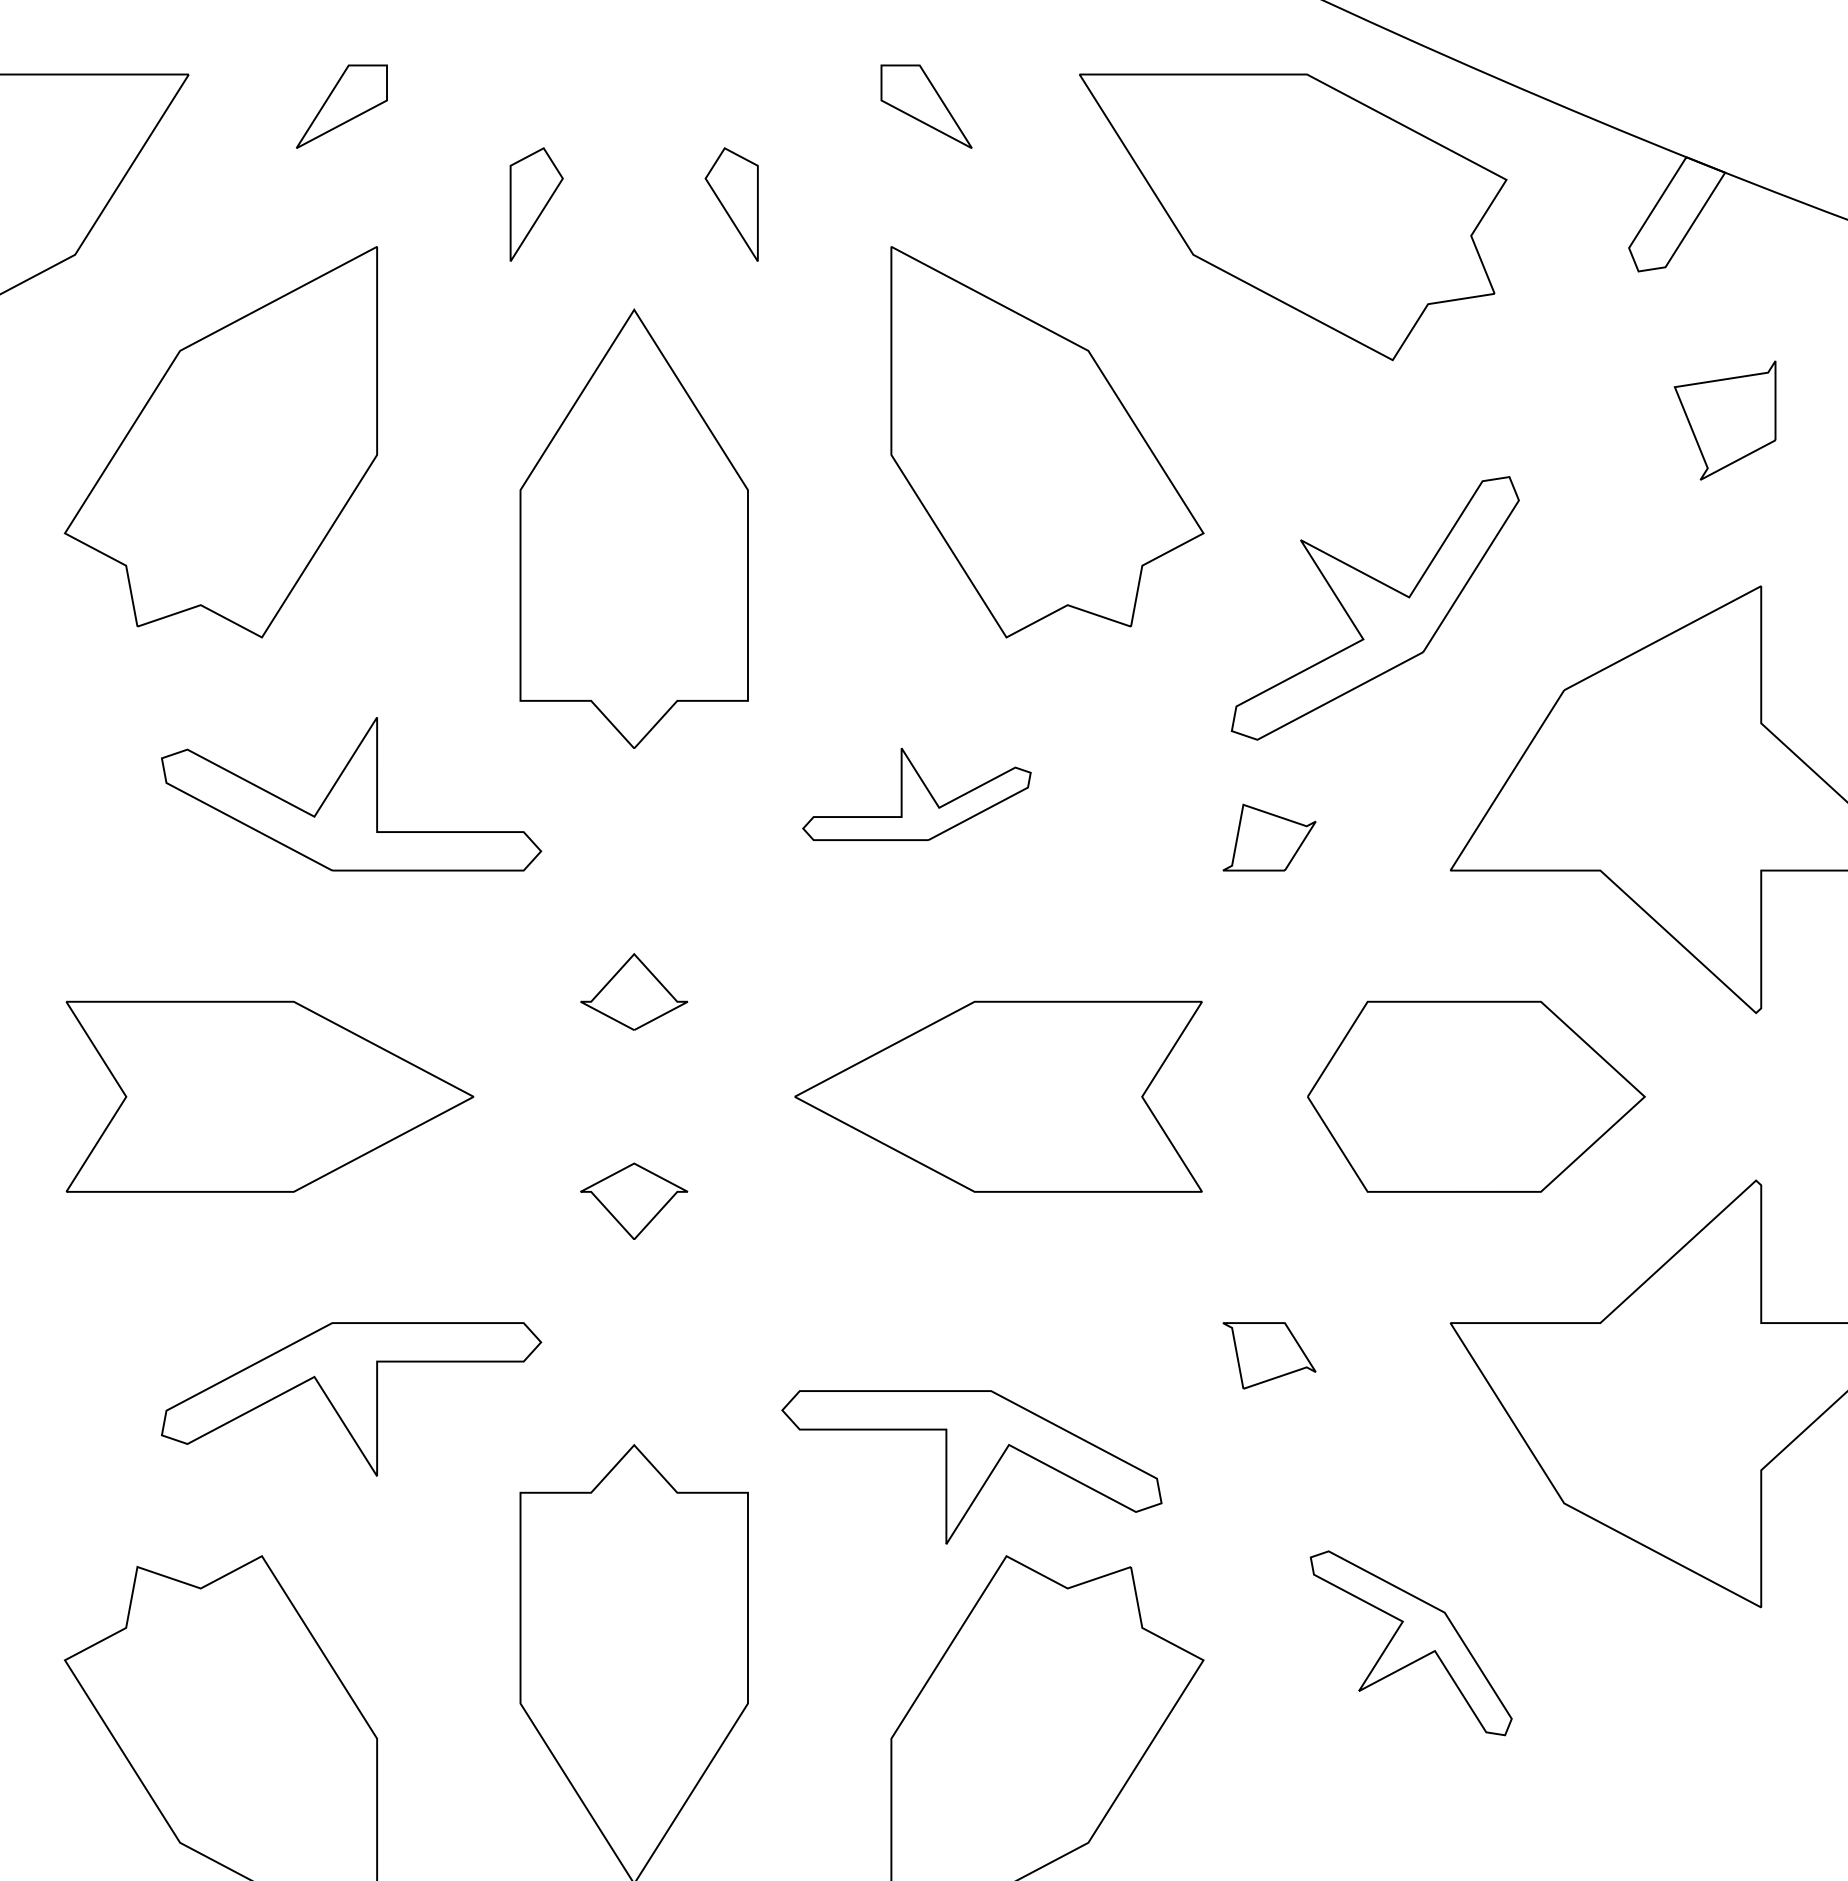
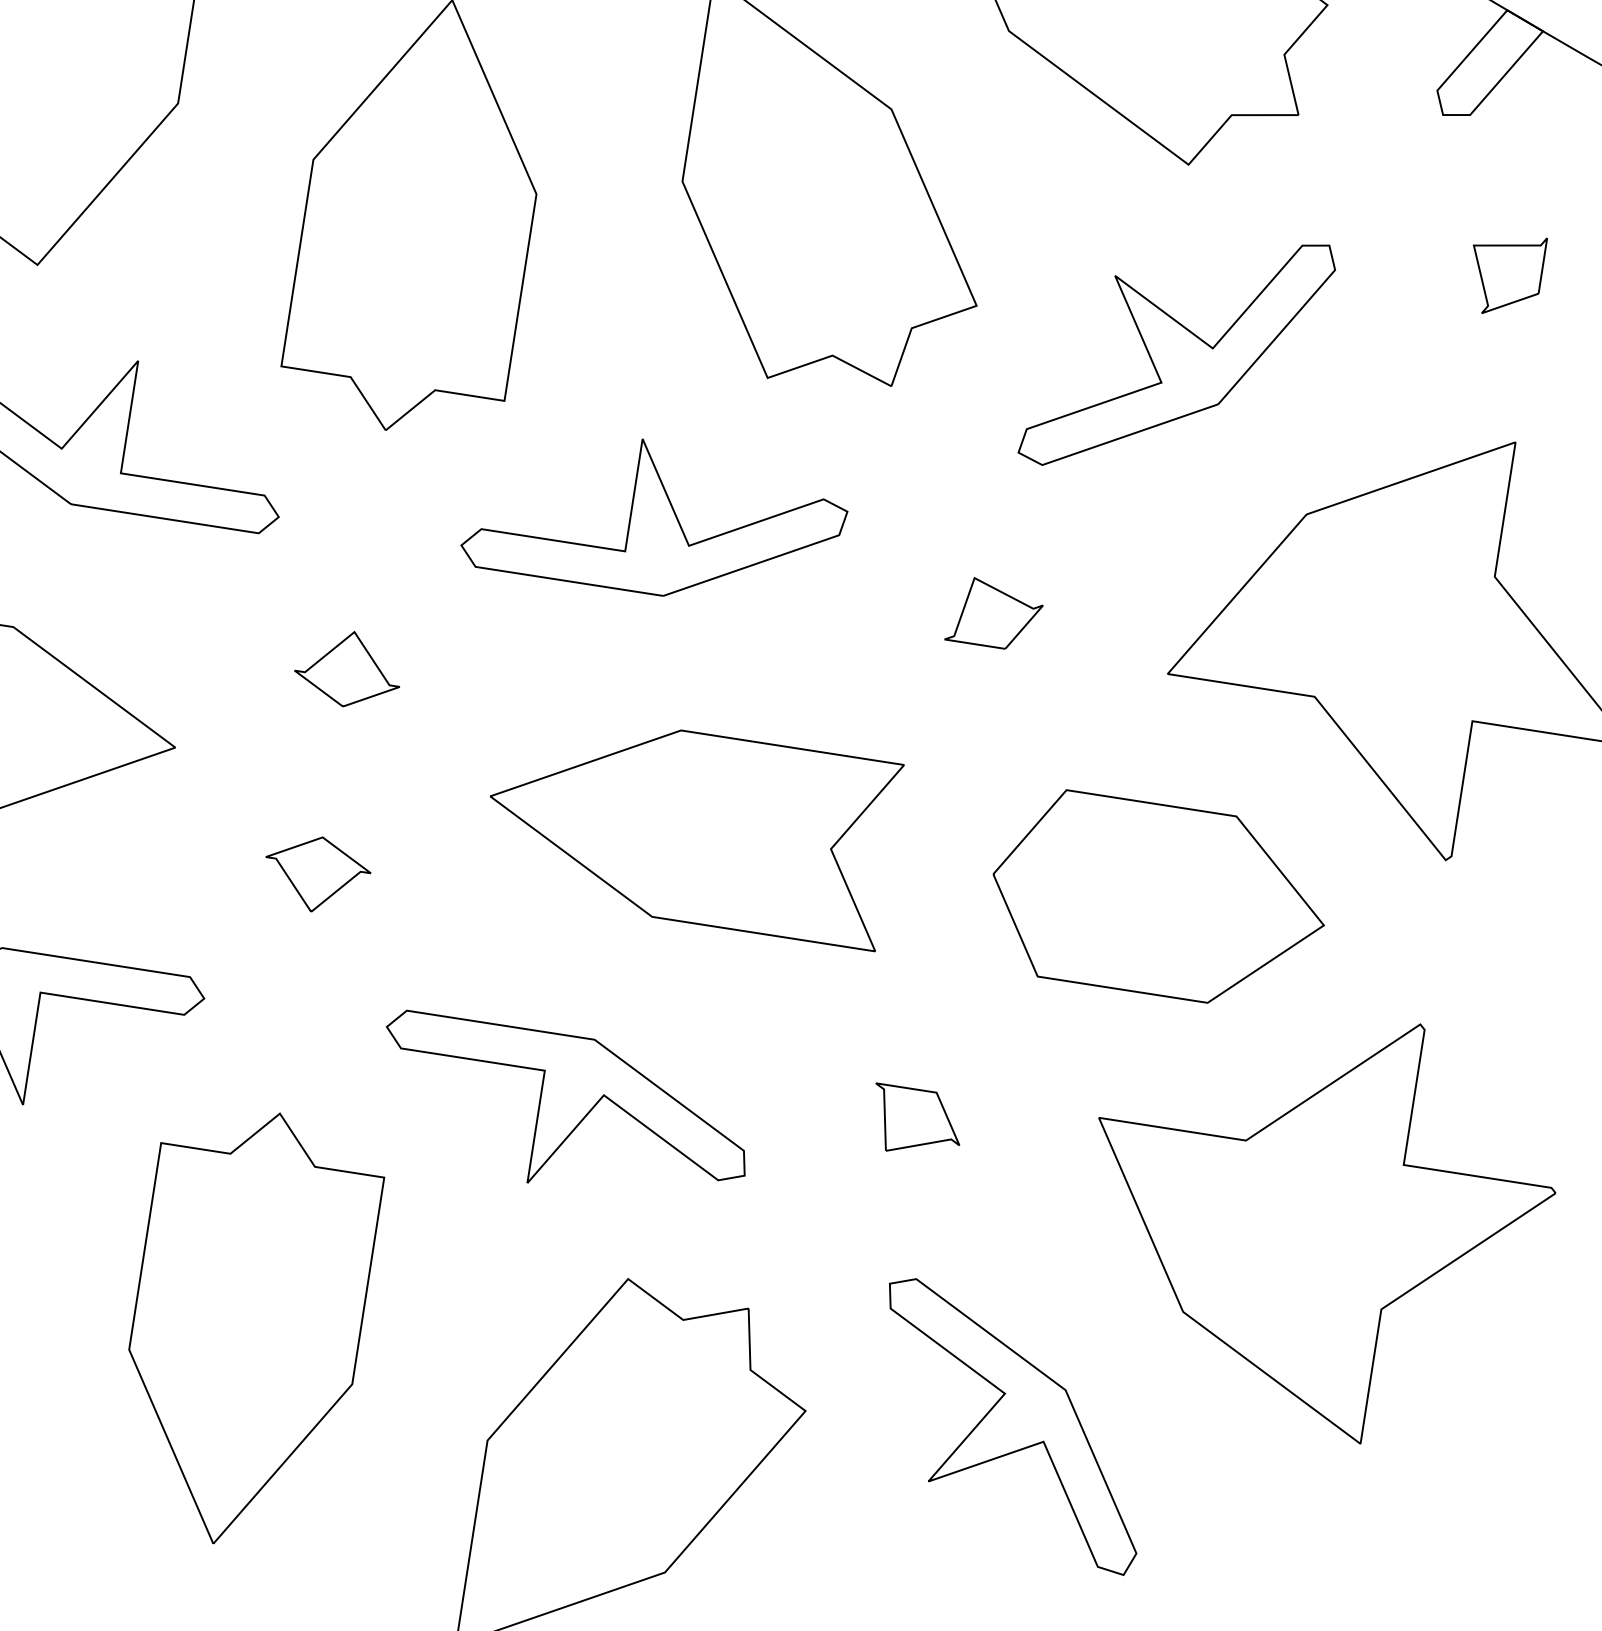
part: (1725, 420) -> (1505, 274), size x0.71
part: (1374, 608) -> (1177, 354), moved
part: (916, 794) -> (655, 518), size x1.67
part: (971, 1467) -> (563, 1111), moved
part: (1410, 1643) -> (1011, 1425), size x1.43

